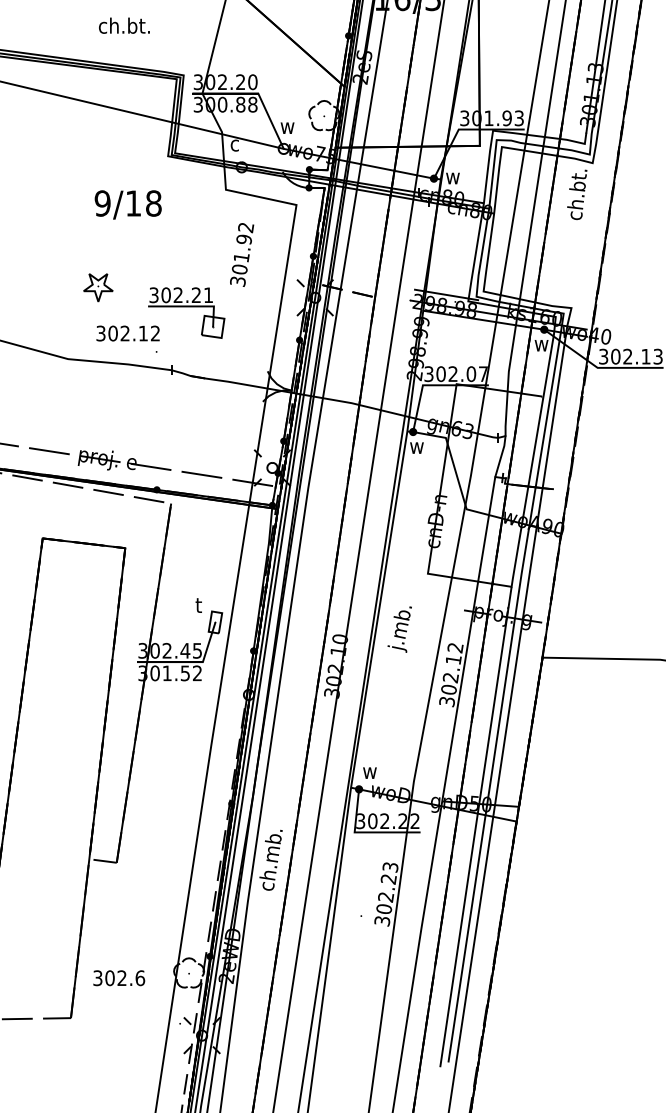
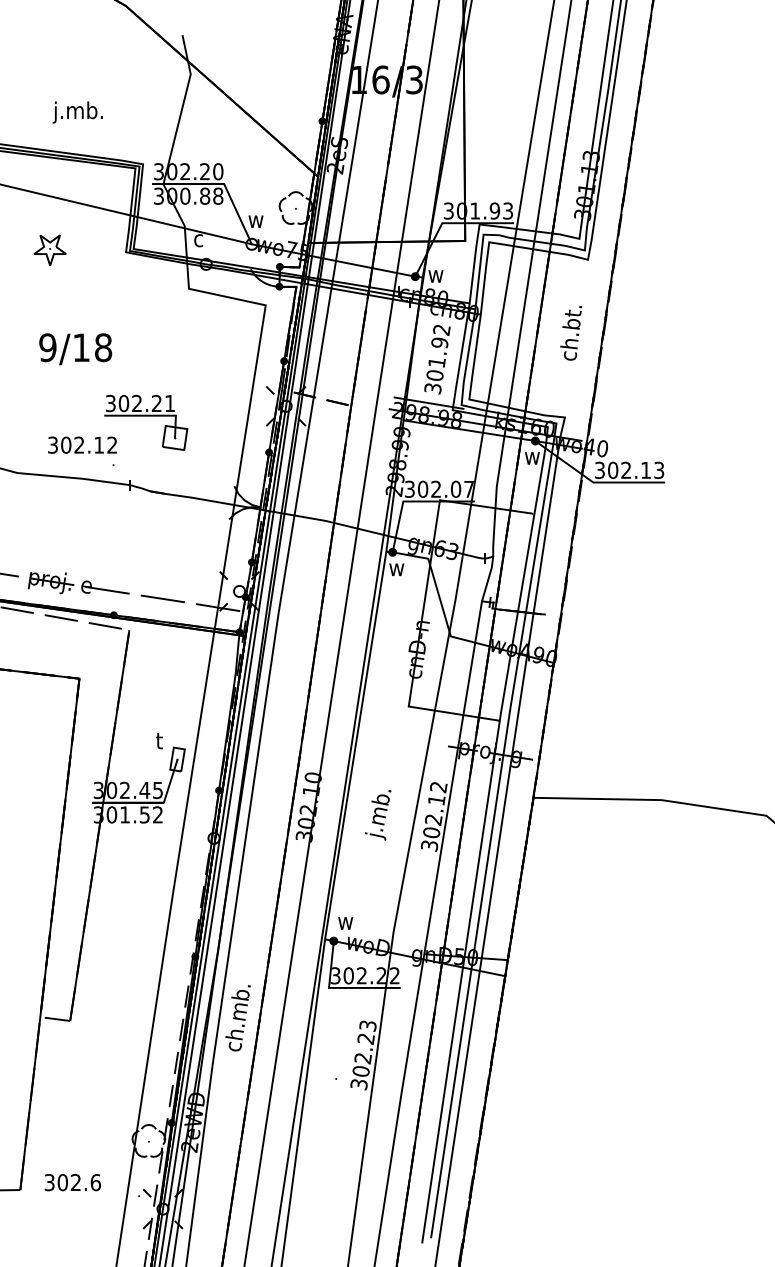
text: (124, 27) -> (78, 112), ch.bt. -> j.mb.
text: (577, 195) -> (571, 333), moved
text: (128, 205) -> (75, 349), moved
text: (242, 254) -> (437, 359), moved
part: (97, 286) -> (49, 249), moved
text: (399, 629) -> (377, 815), moved
text: (118, 978) -> (72, 1182), moved

